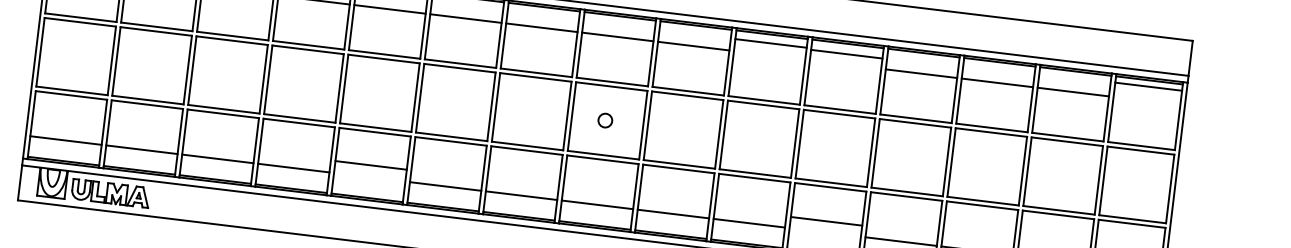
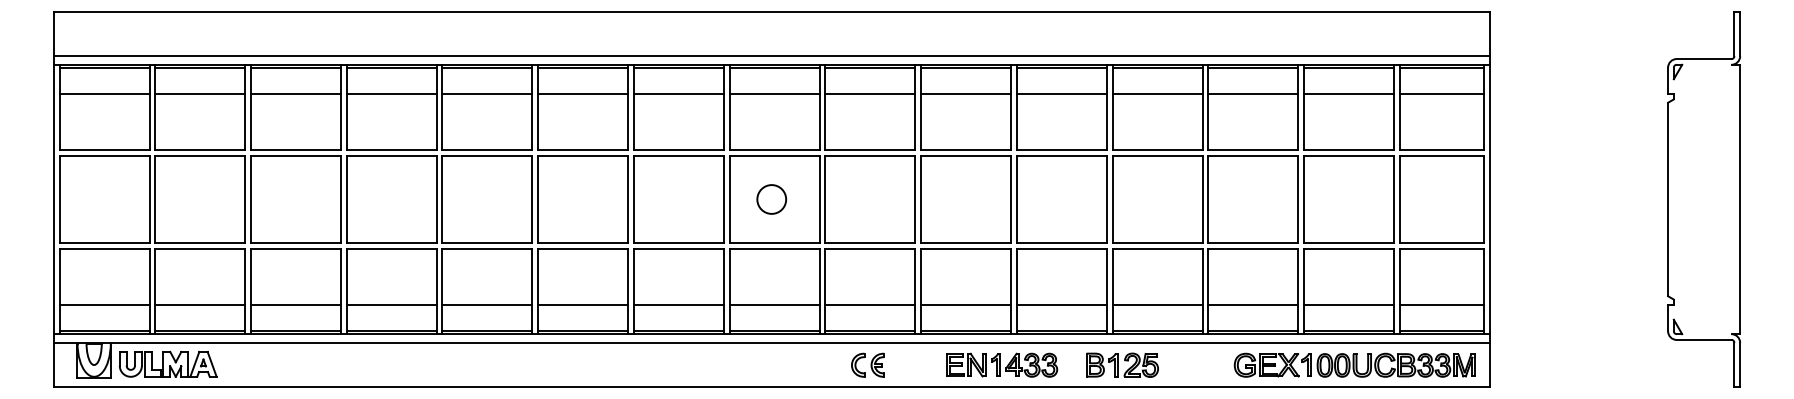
line: (771, 43) -> (966, 93), moved
line: (846, 54) -> (1061, 93), moved
line: (1148, 86) -> (1441, 93), moved
circle: (605, 120) -> (771, 199), size x1.67
line: (371, 165) -> (487, 305), moved
line: (826, 221) -> (1061, 305), moved

